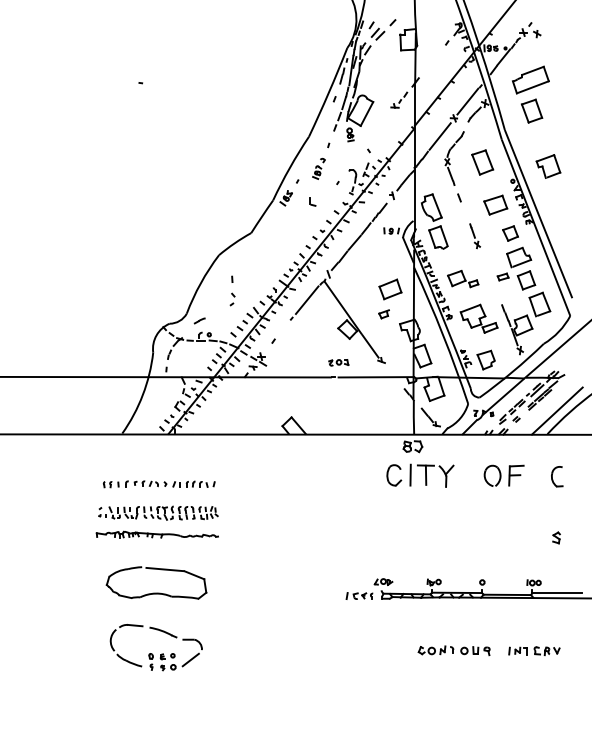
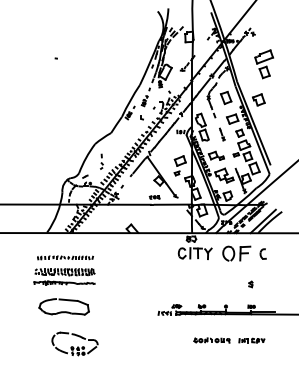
part: (529, 95) -> (263, 64), moved
part: (503, 475) -> (236, 253), size x1.4
part: (555, 537) -> (250, 284), moved
part: (155, 646) -> (74, 343), moved

